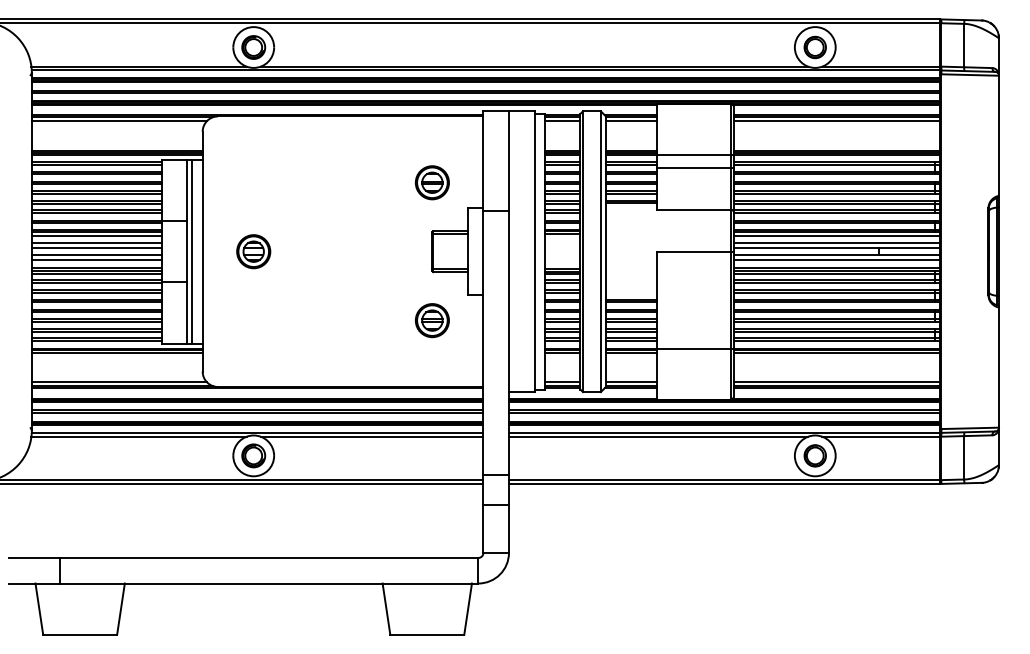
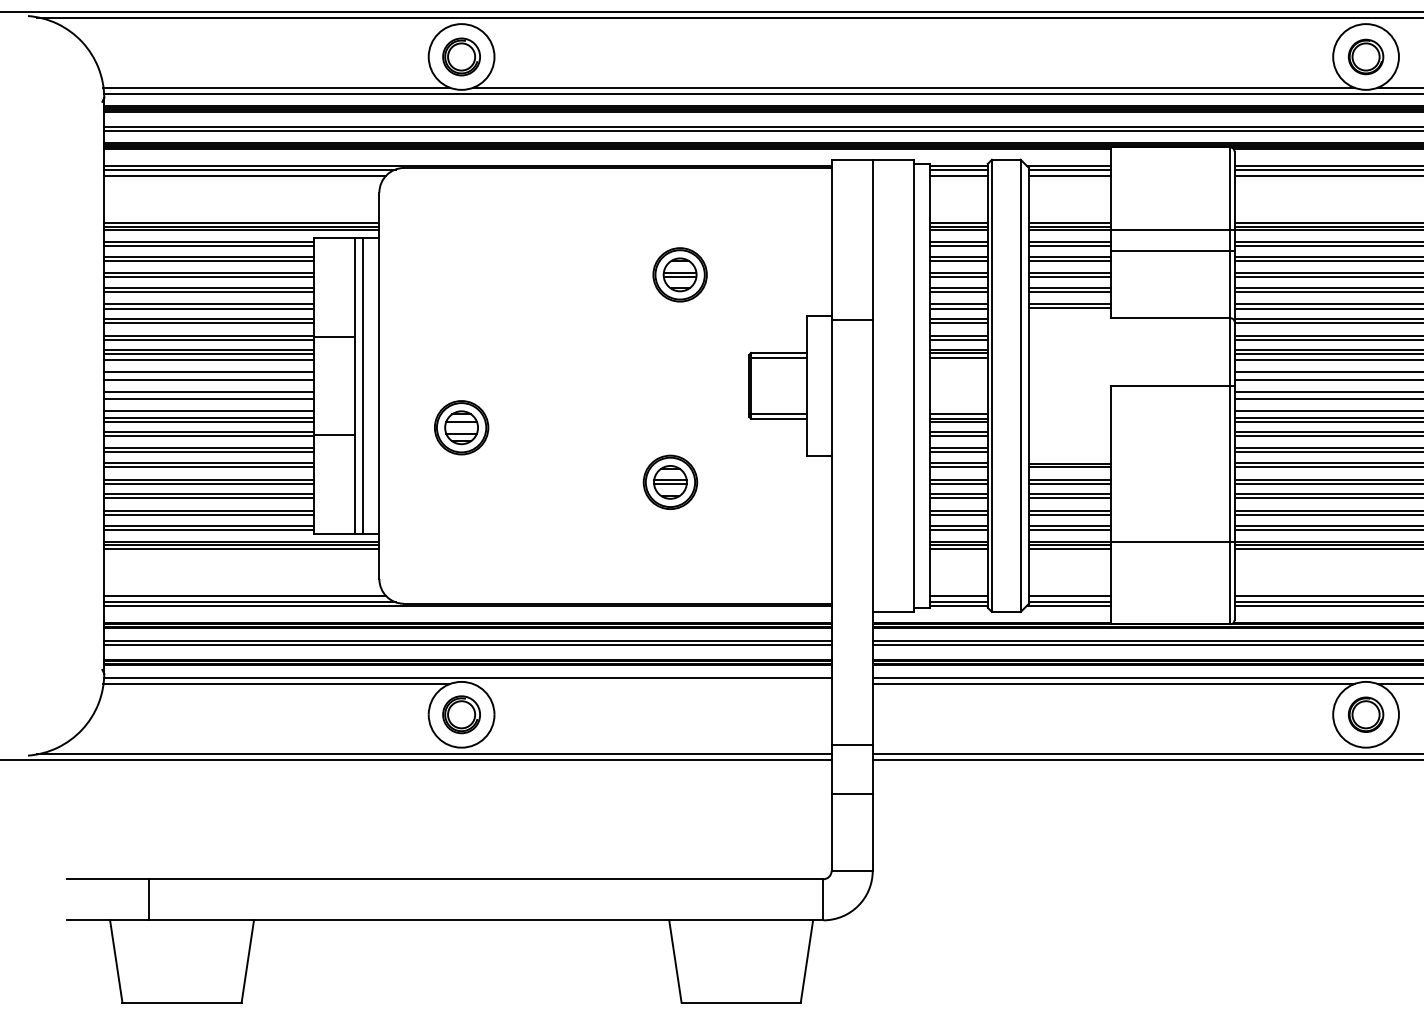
part: (431, 182) -> (678, 274), moved
part: (253, 251) -> (461, 427), moved
part: (431, 320) -> (669, 482), moved
line: (371, 436) -> (651, 683), removed

